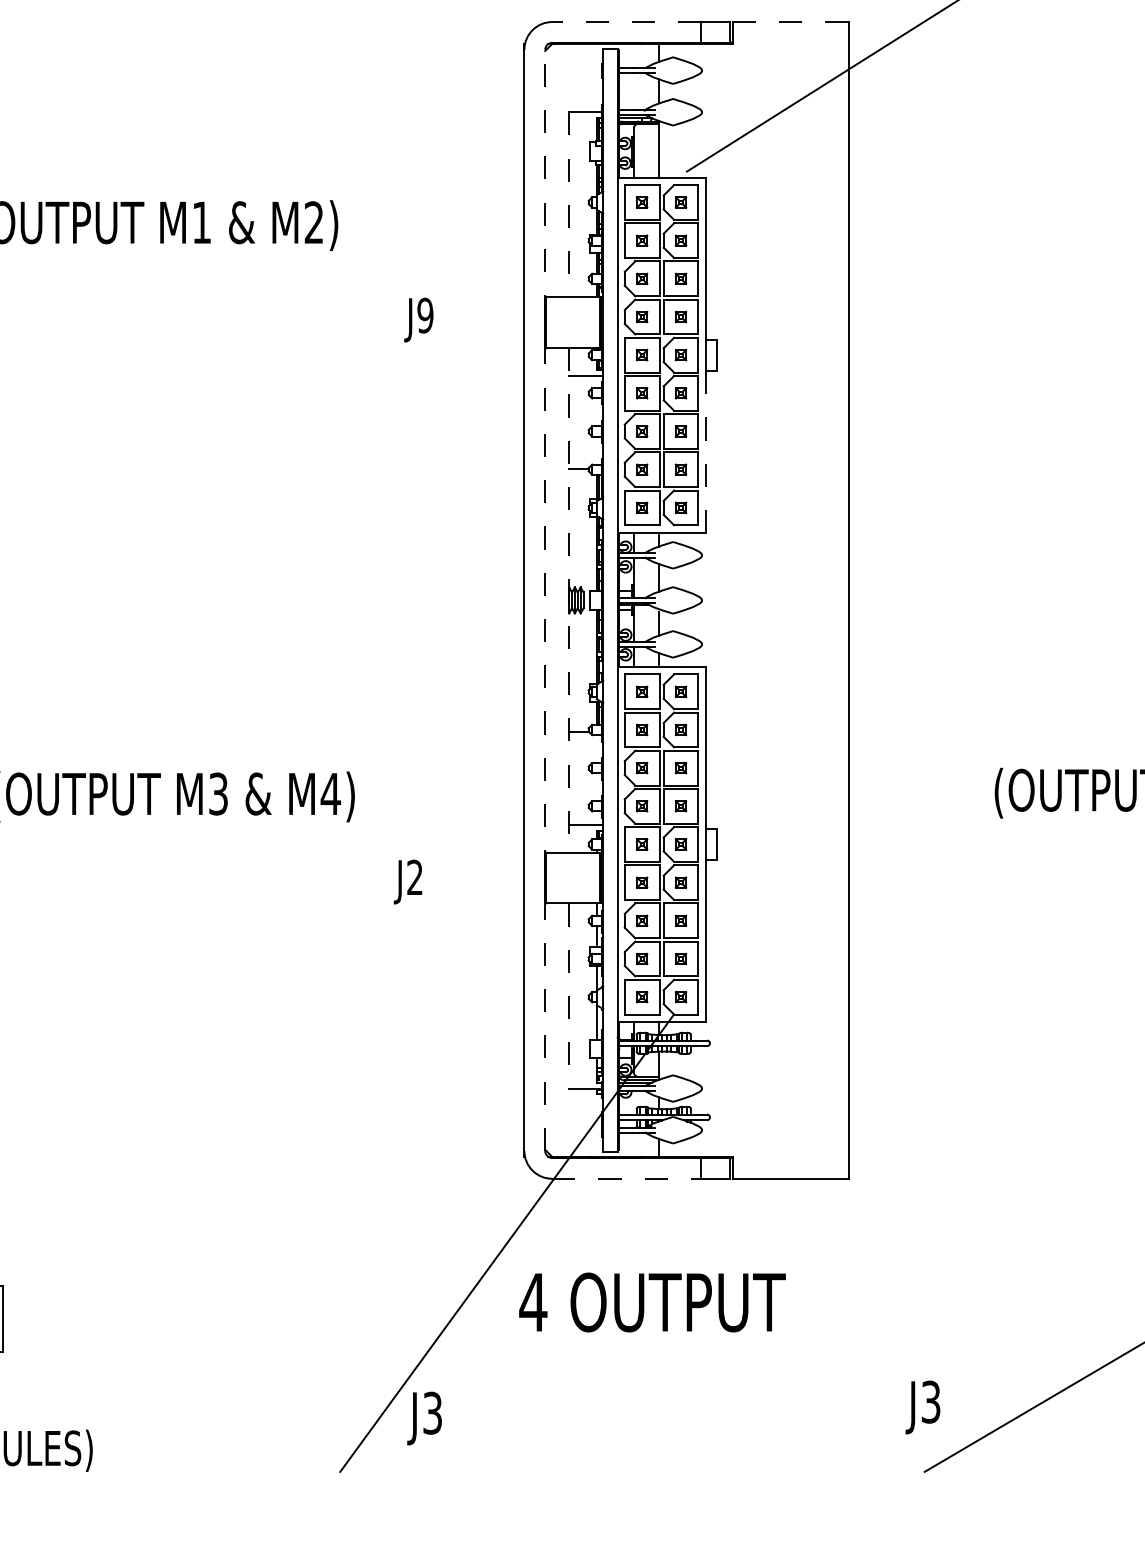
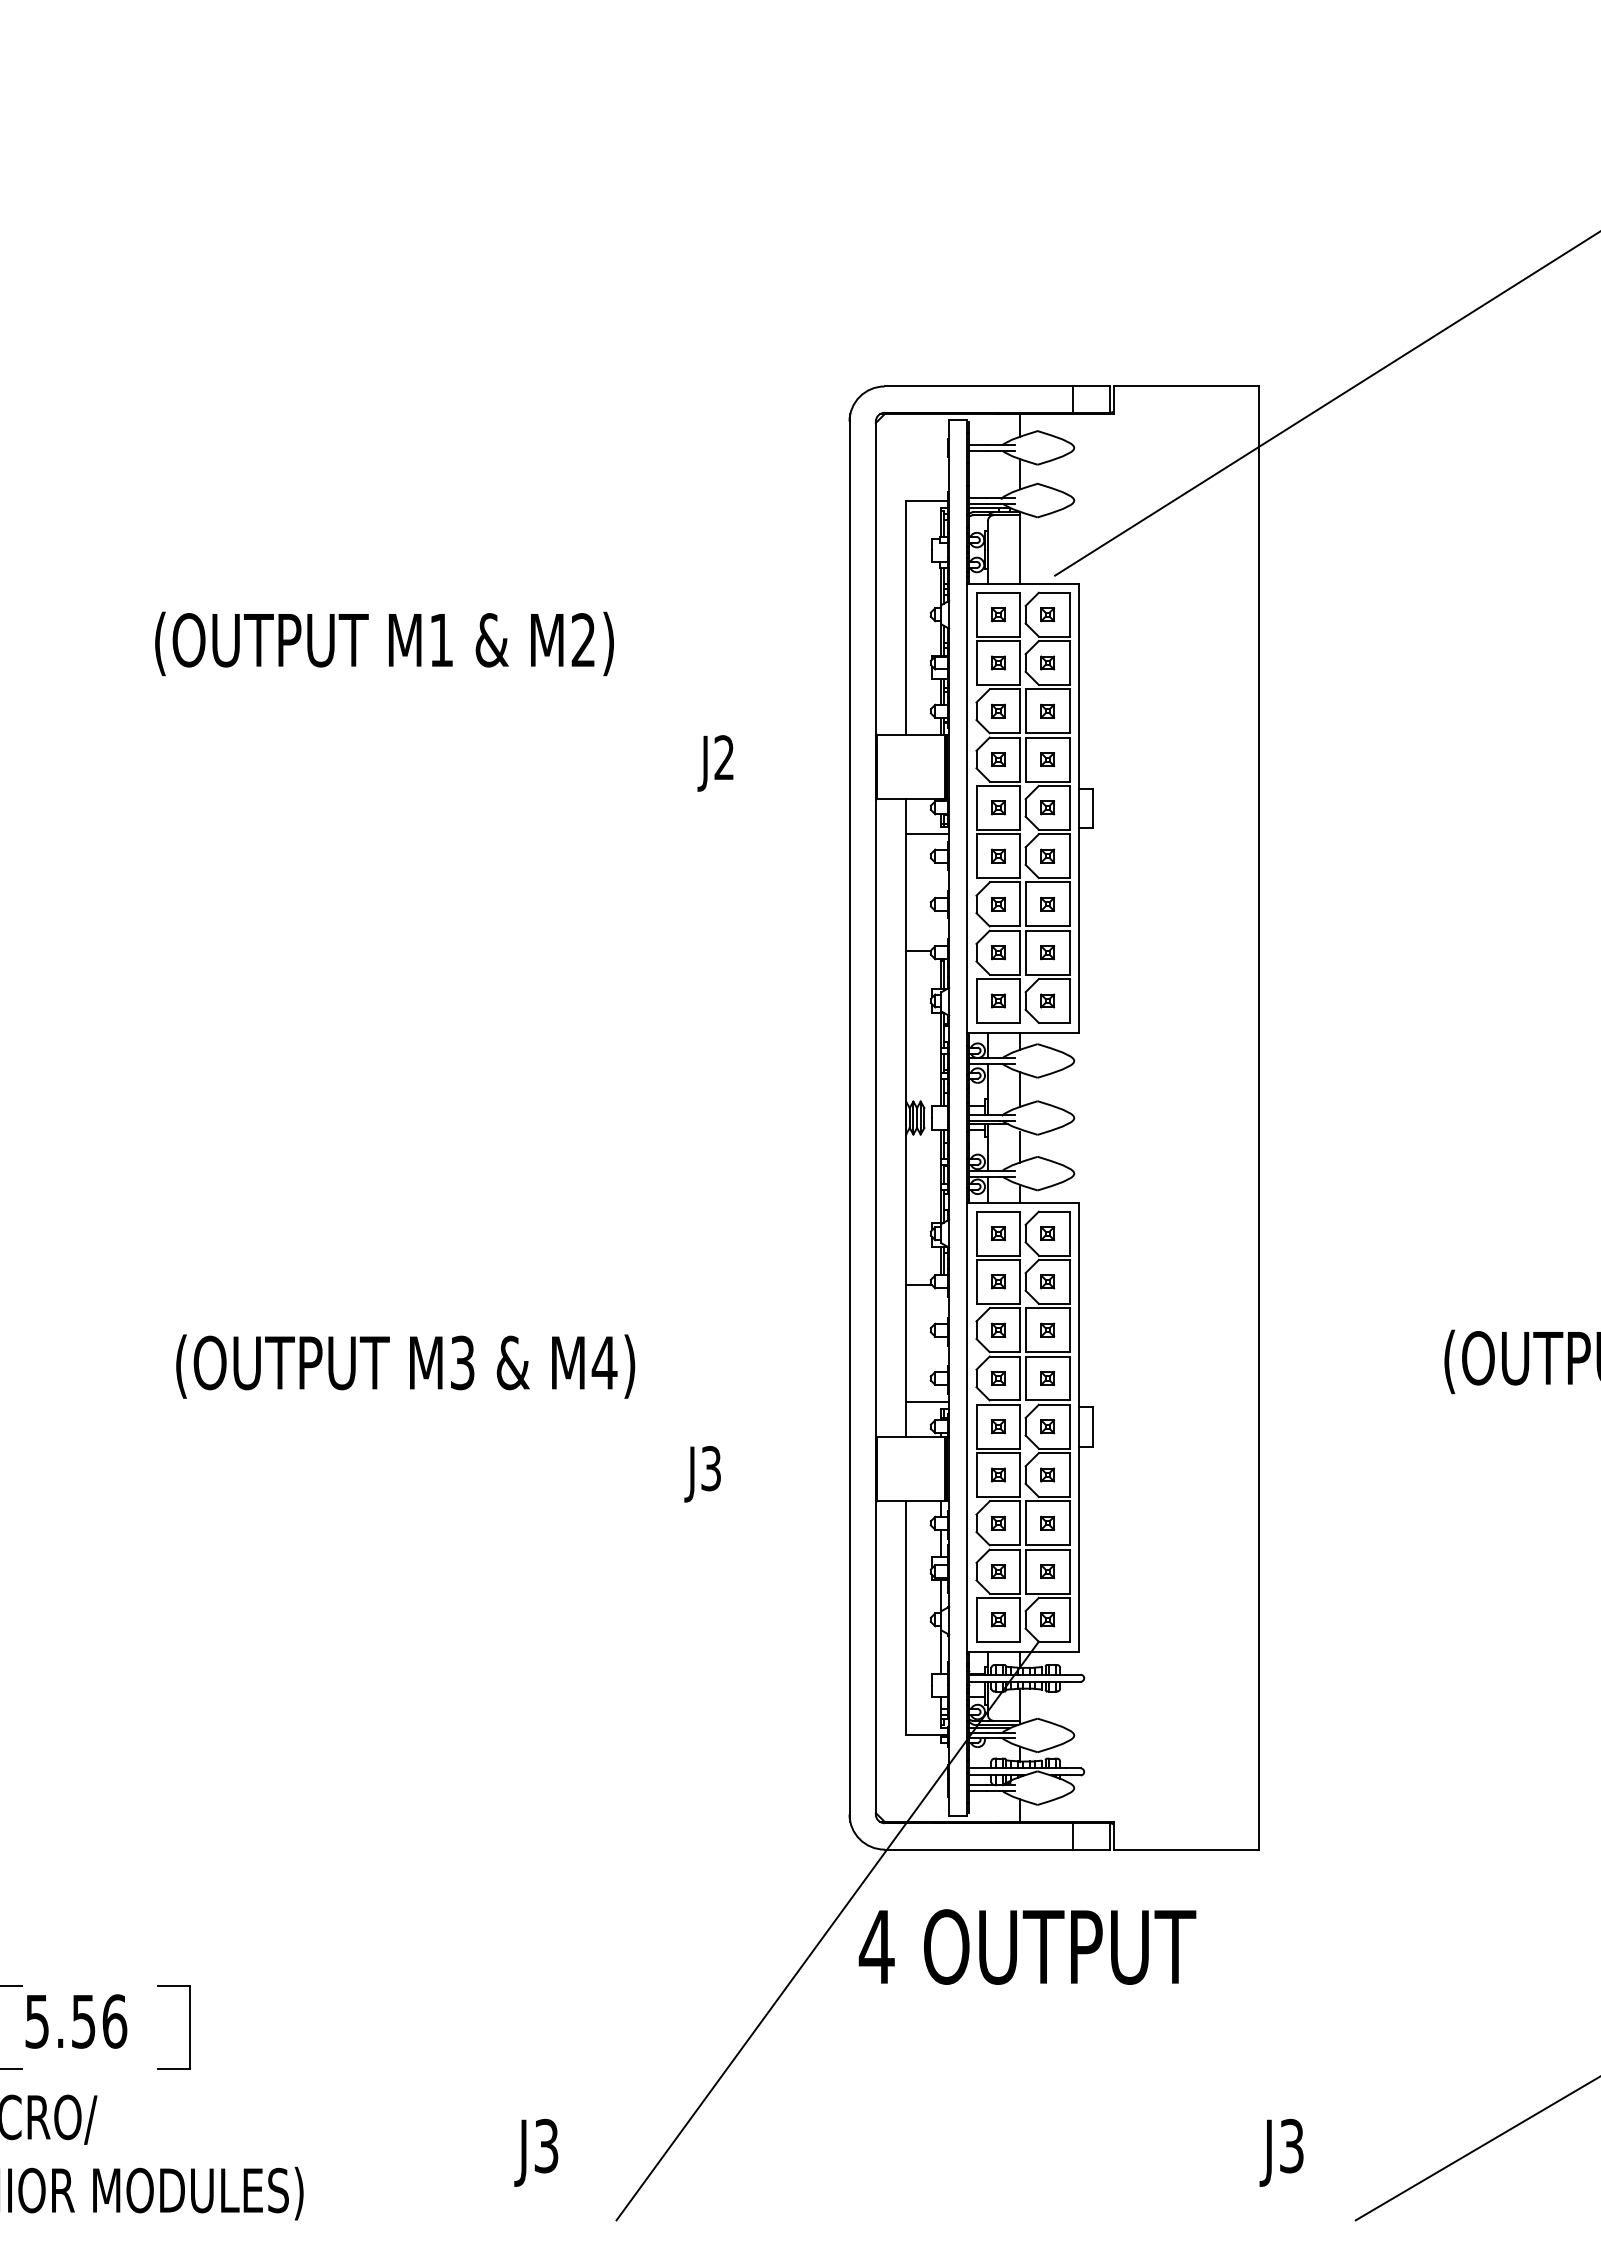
line: (626, 22) -> (978, 386), dashed -> solid
line: (790, 22) -> (1186, 386), dashed -> solid
line: (568, 205) -> (905, 618), dashed -> solid
text: (425, 315) -> (724, 757), J9 -> J2
line: (705, 451) -> (1078, 929), dashed -> solid
line: (544, 600) -> (875, 1117), dashed -> solid
line: (568, 600) -> (905, 1118), dashed -> solid
text: (414, 877) -> (710, 1468), J2 -> J3
line: (568, 996) -> (905, 1618), dashed -> solid
line: (627, 1178) -> (979, 1849), dashed -> solid
text: (652, 1302) -> (1027, 1946), moved
text: (922, 1407) -> (1281, 2152), moved
text: (424, 1418) -> (536, 2152), moved

